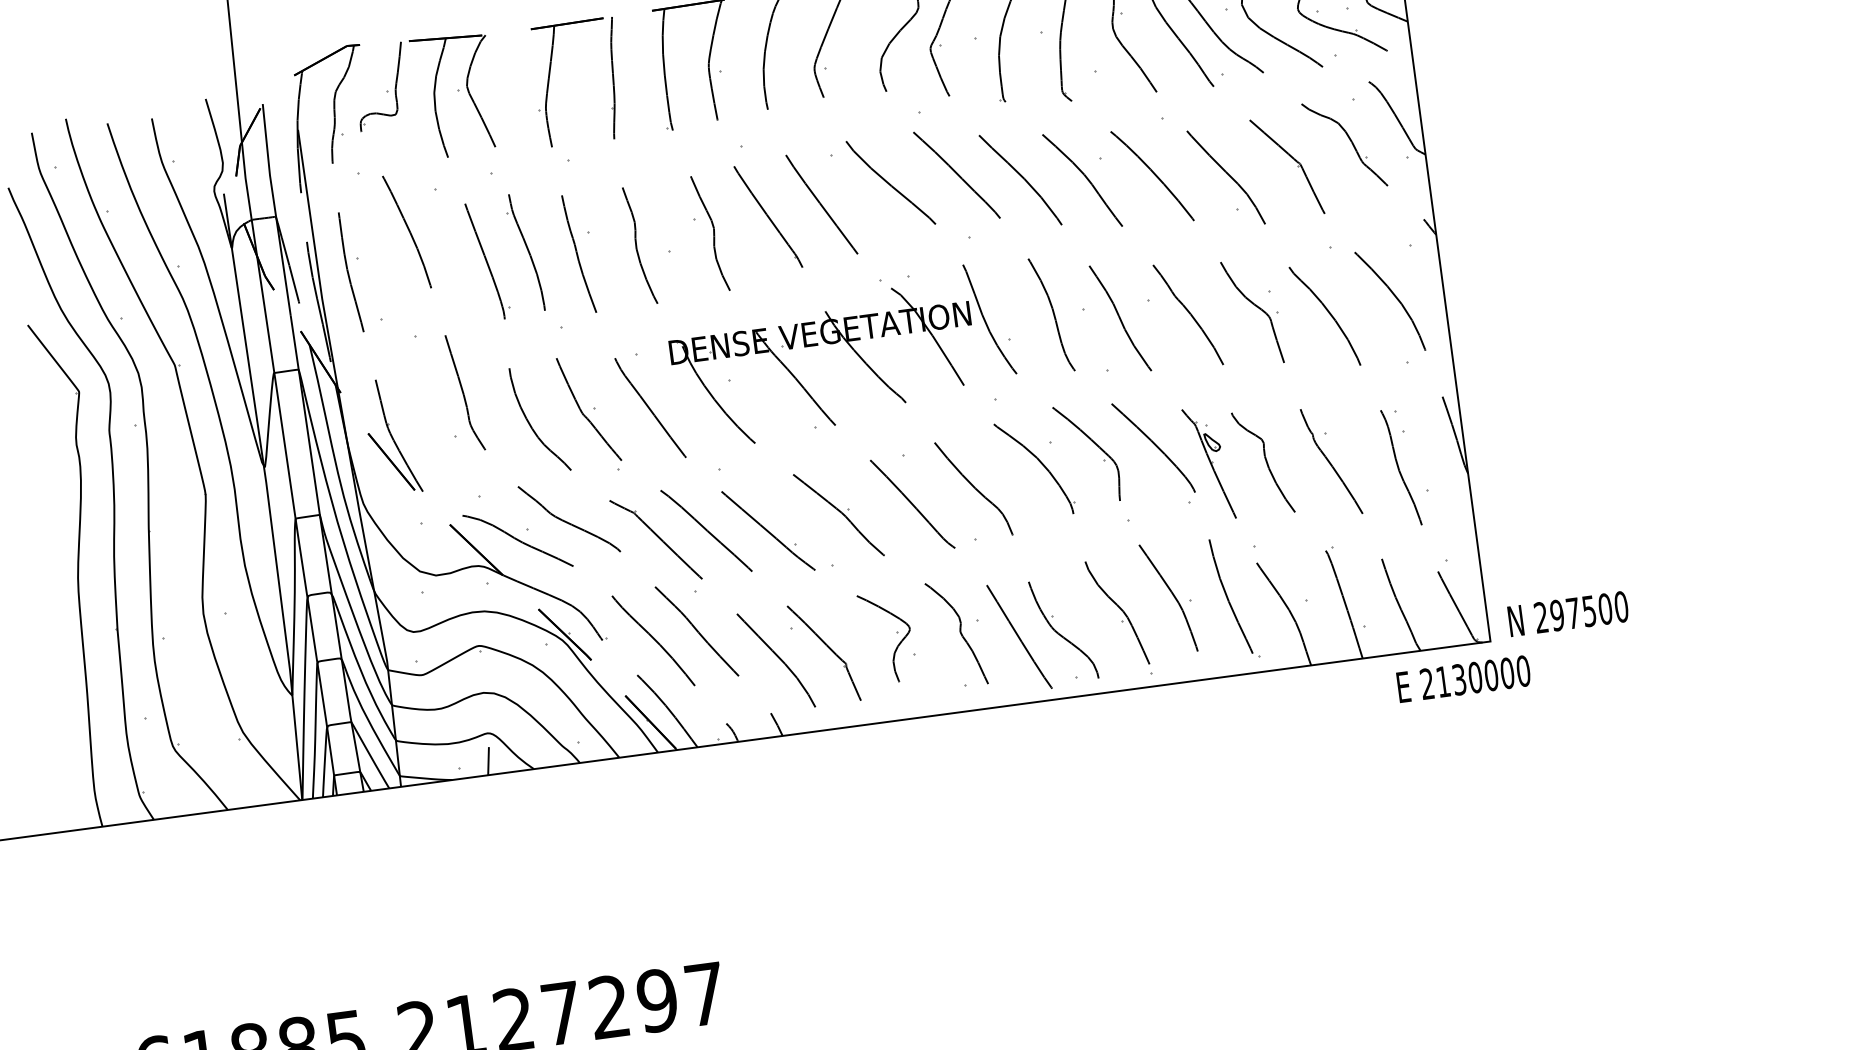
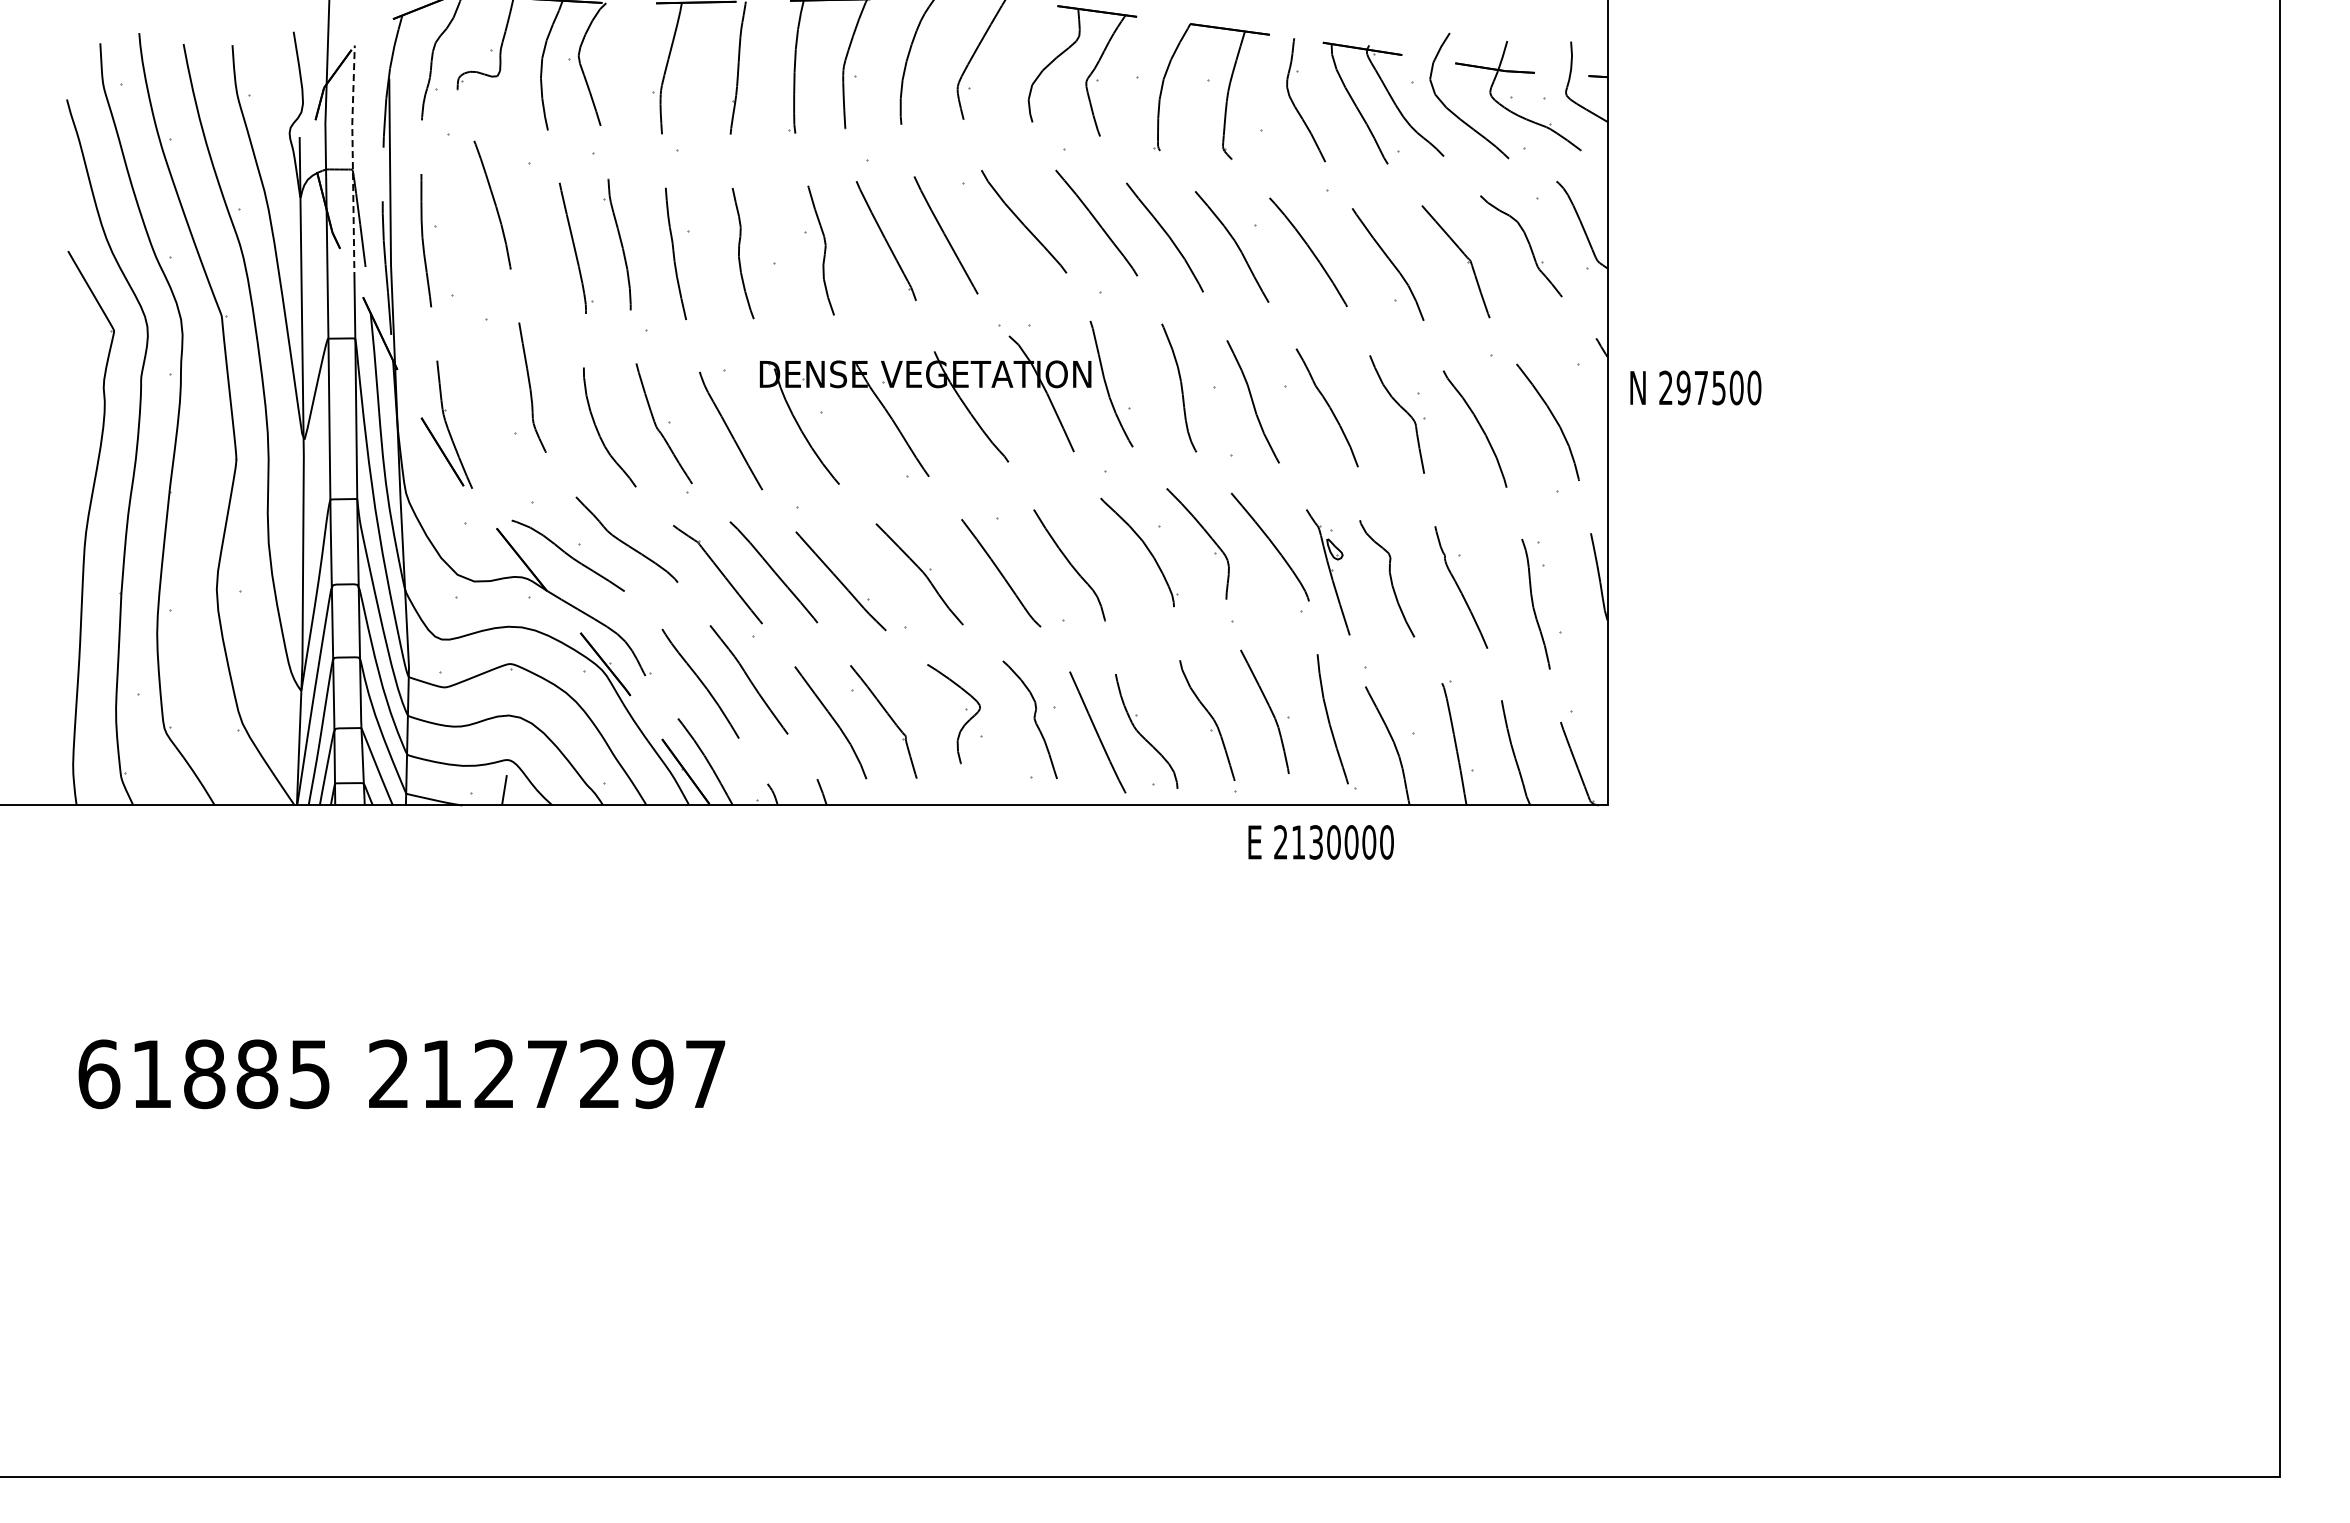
line: (274, 209) -> (352, 161), solid -> dashed
text: (1567, 613) -> (1695, 387), moved
text: (1463, 679) -> (1320, 842), moved

